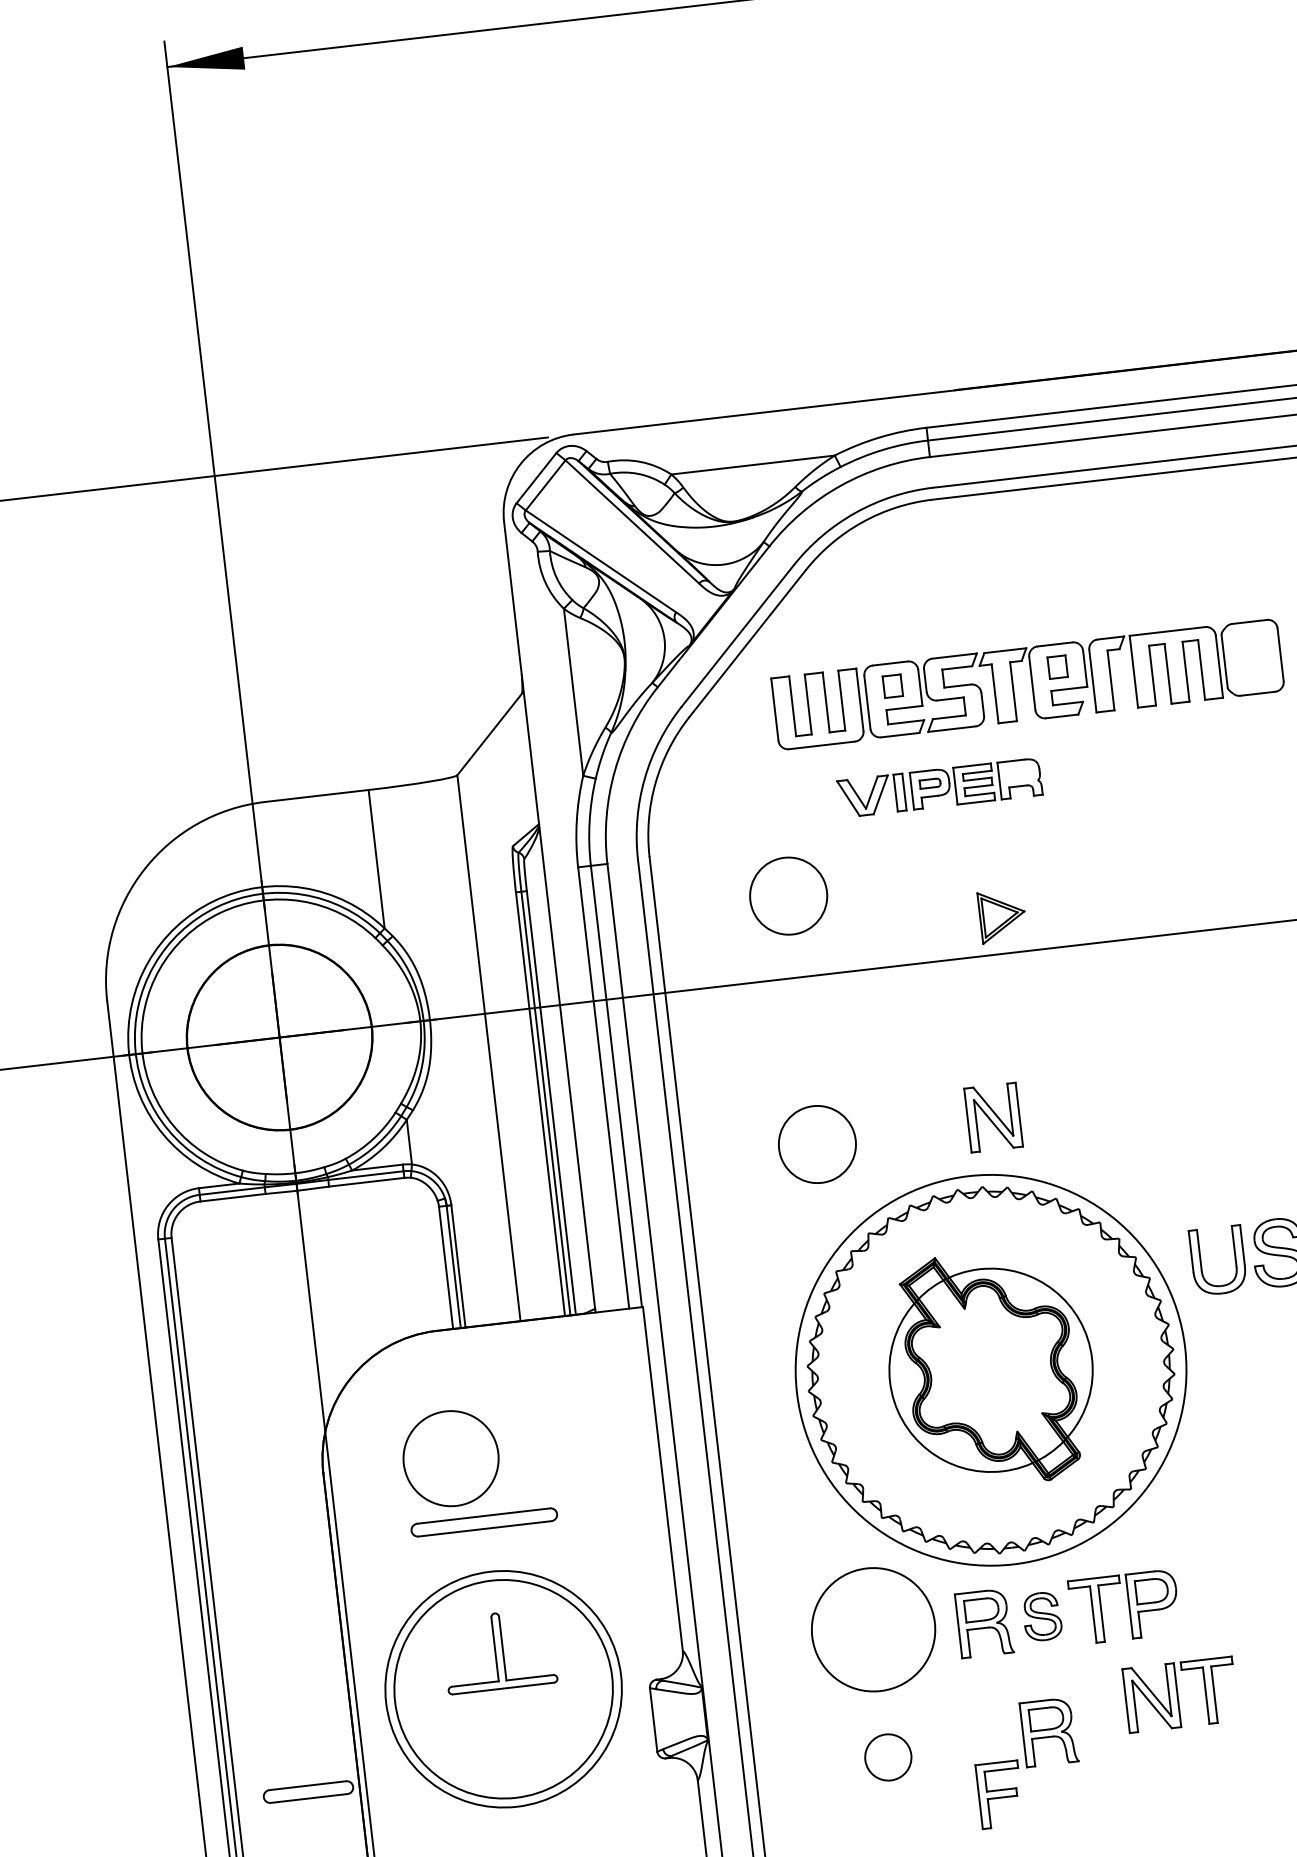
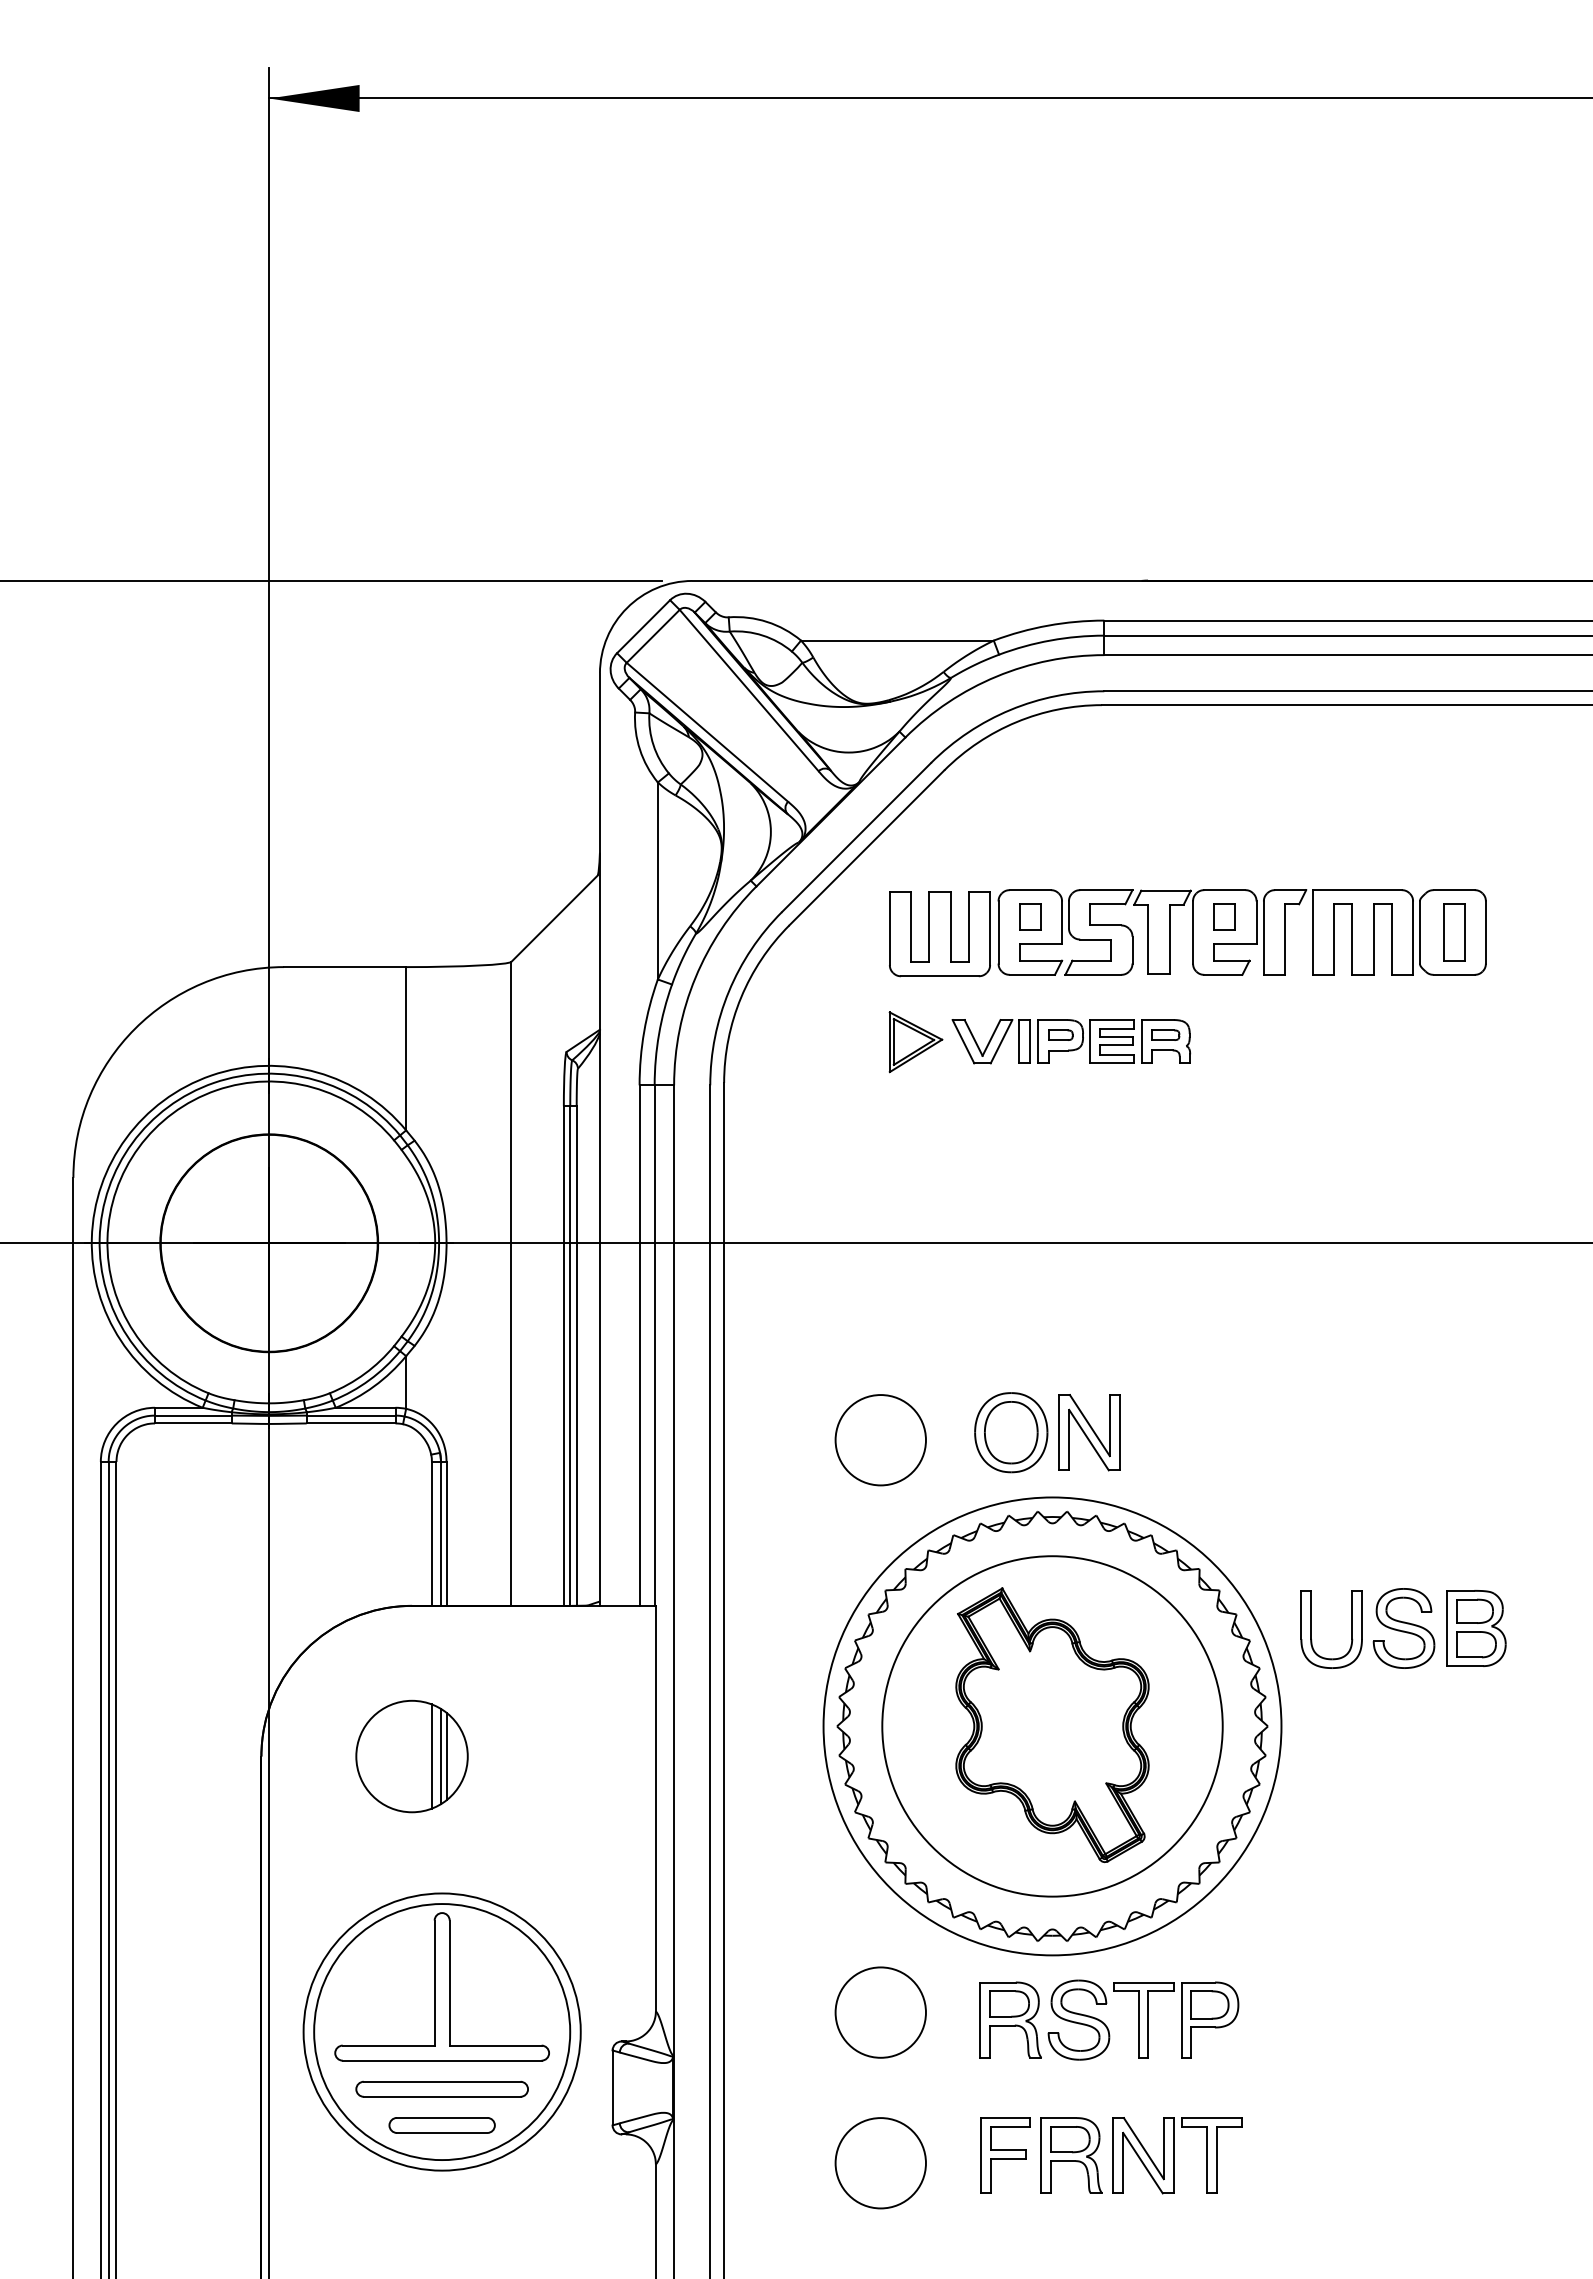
part: (1253, 657) -> (1454, 932), added
part: (1018, 772) -> (1165, 1034), added
circle: (788, 896) -> (880, 1147), removed
part: (1002, 916) -> (915, 1042), moved
part: (927, 1125) -> (1011, 1432), added
circle: (991, 1370) -> (1052, 1726), size x1.43
line: (475, 1455) -> (440, 1756), added
line: (480, 1455) -> (446, 1756), added
line: (467, 1456) -> (431, 1756), added
part: (483, 1521) -> (441, 2088), moved
part: (1041, 1616) -> (1078, 2019), size x1.43
circle: (873, 1629) -> (880, 2012), size x0.62
part: (498, 1650) -> (441, 1986), size x1.67
part: (1180, 1694) -> (1177, 2155), moved
circle: (888, 1757) -> (880, 2163), size x1.67
part: (307, 1792) -> (441, 2125), moved
part: (999, 1794) -> (1005, 2155), moved

